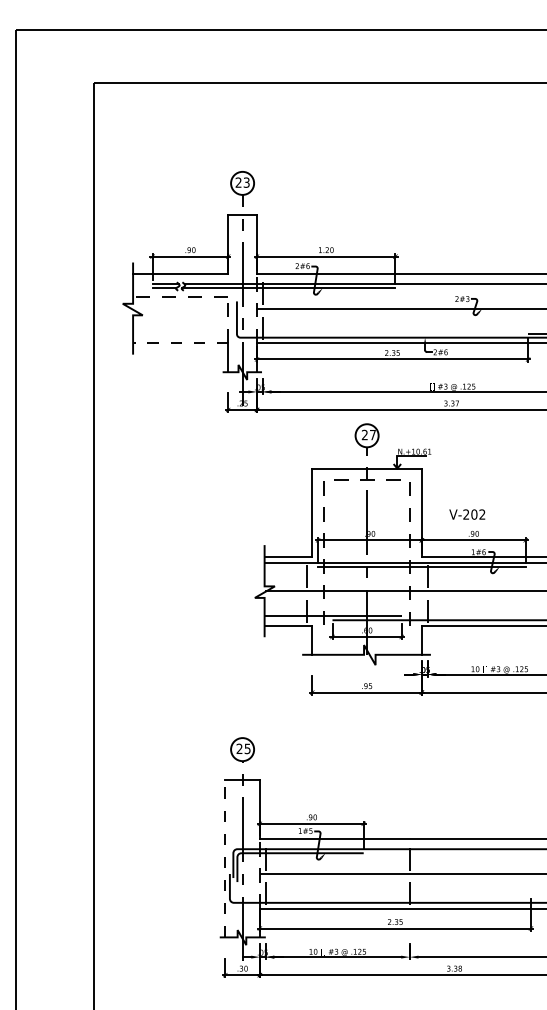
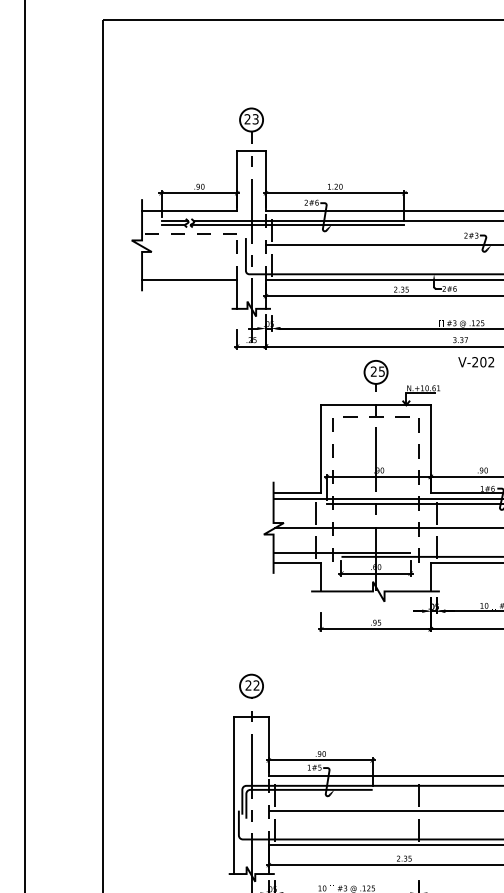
line: (180, 343) -> (189, 280), dashed -> solid
text: (372, 435) -> (381, 372), 27 -> 25
text: (467, 514) -> (476, 362), moved
text: (247, 748) -> (256, 685), 25 -> 22
line: (225, 858) -> (234, 795), dashed -> solid

